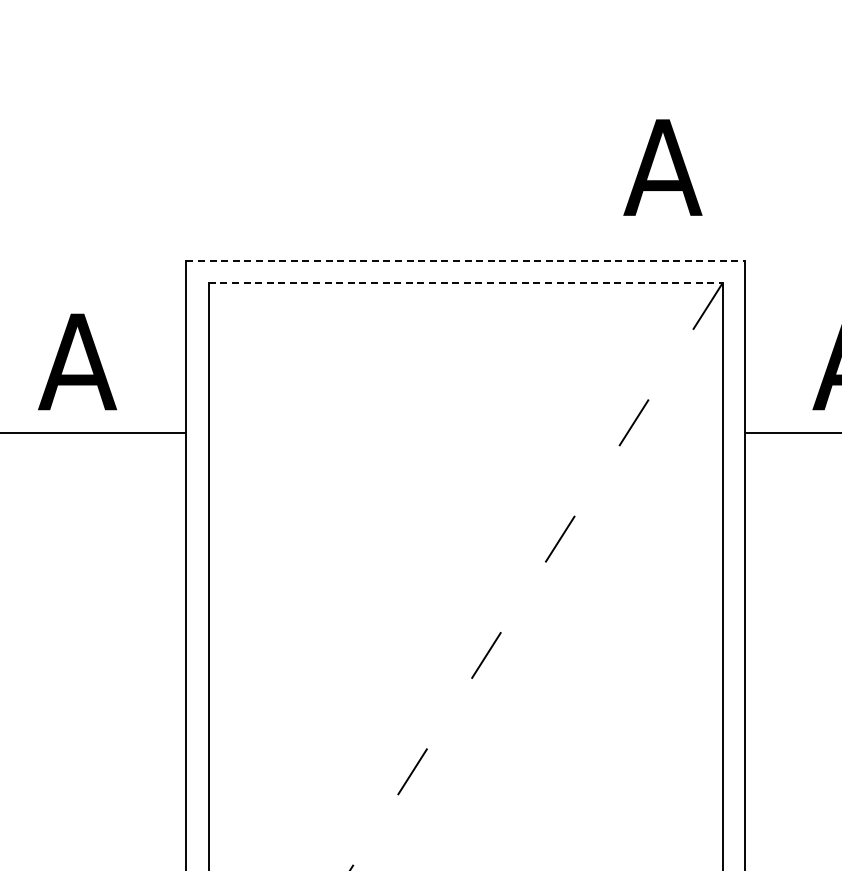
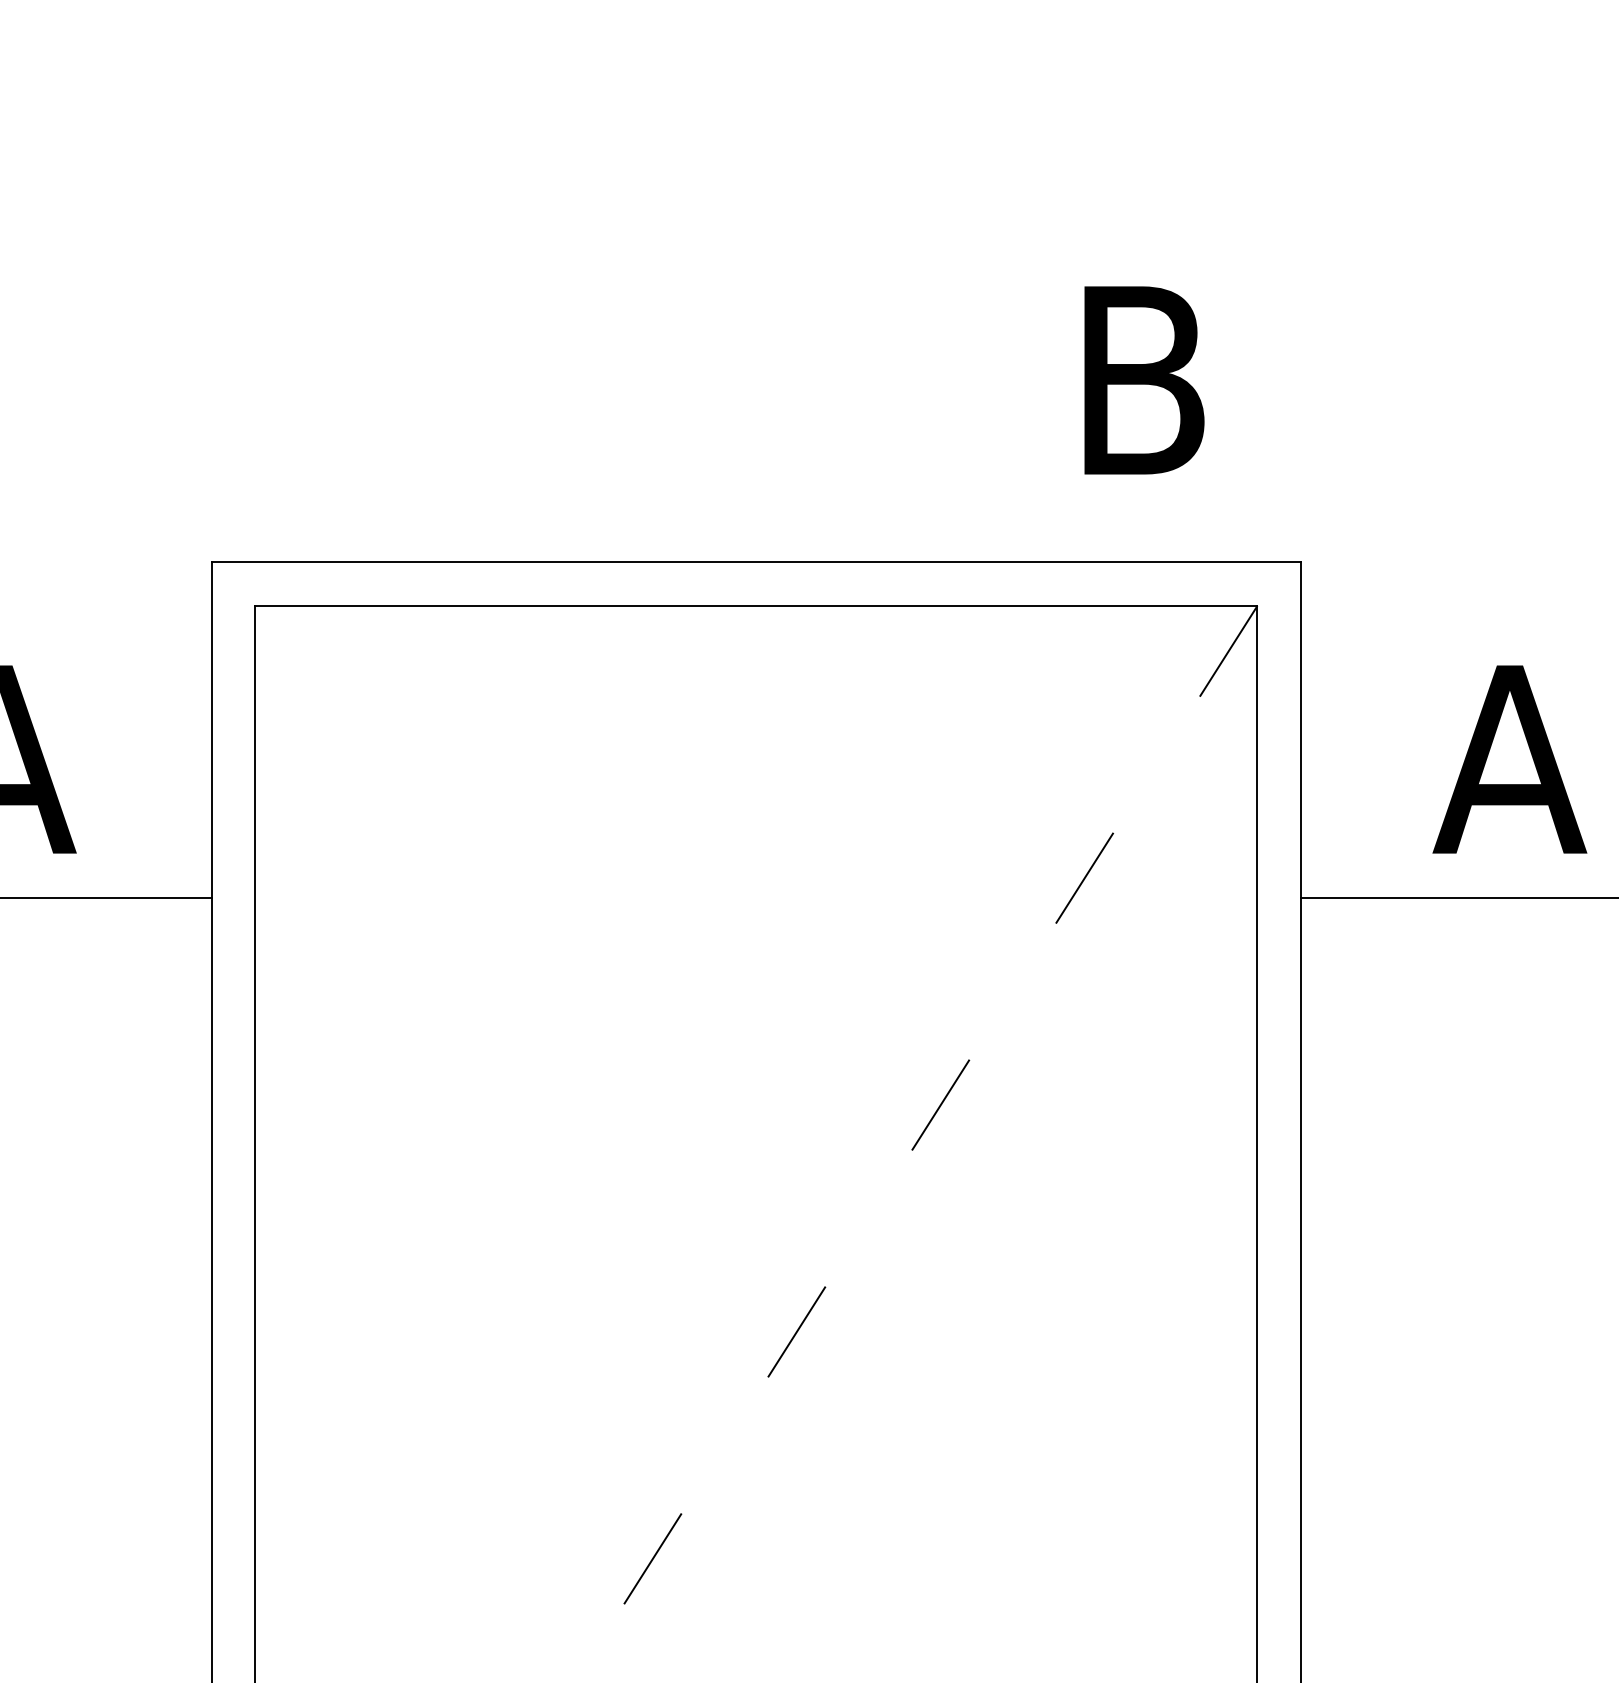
text: (662, 167) -> (1140, 380), A -> B
line: (466, 260) -> (757, 561), dashed -> solid
line: (465, 283) -> (756, 606), dashed -> solid

